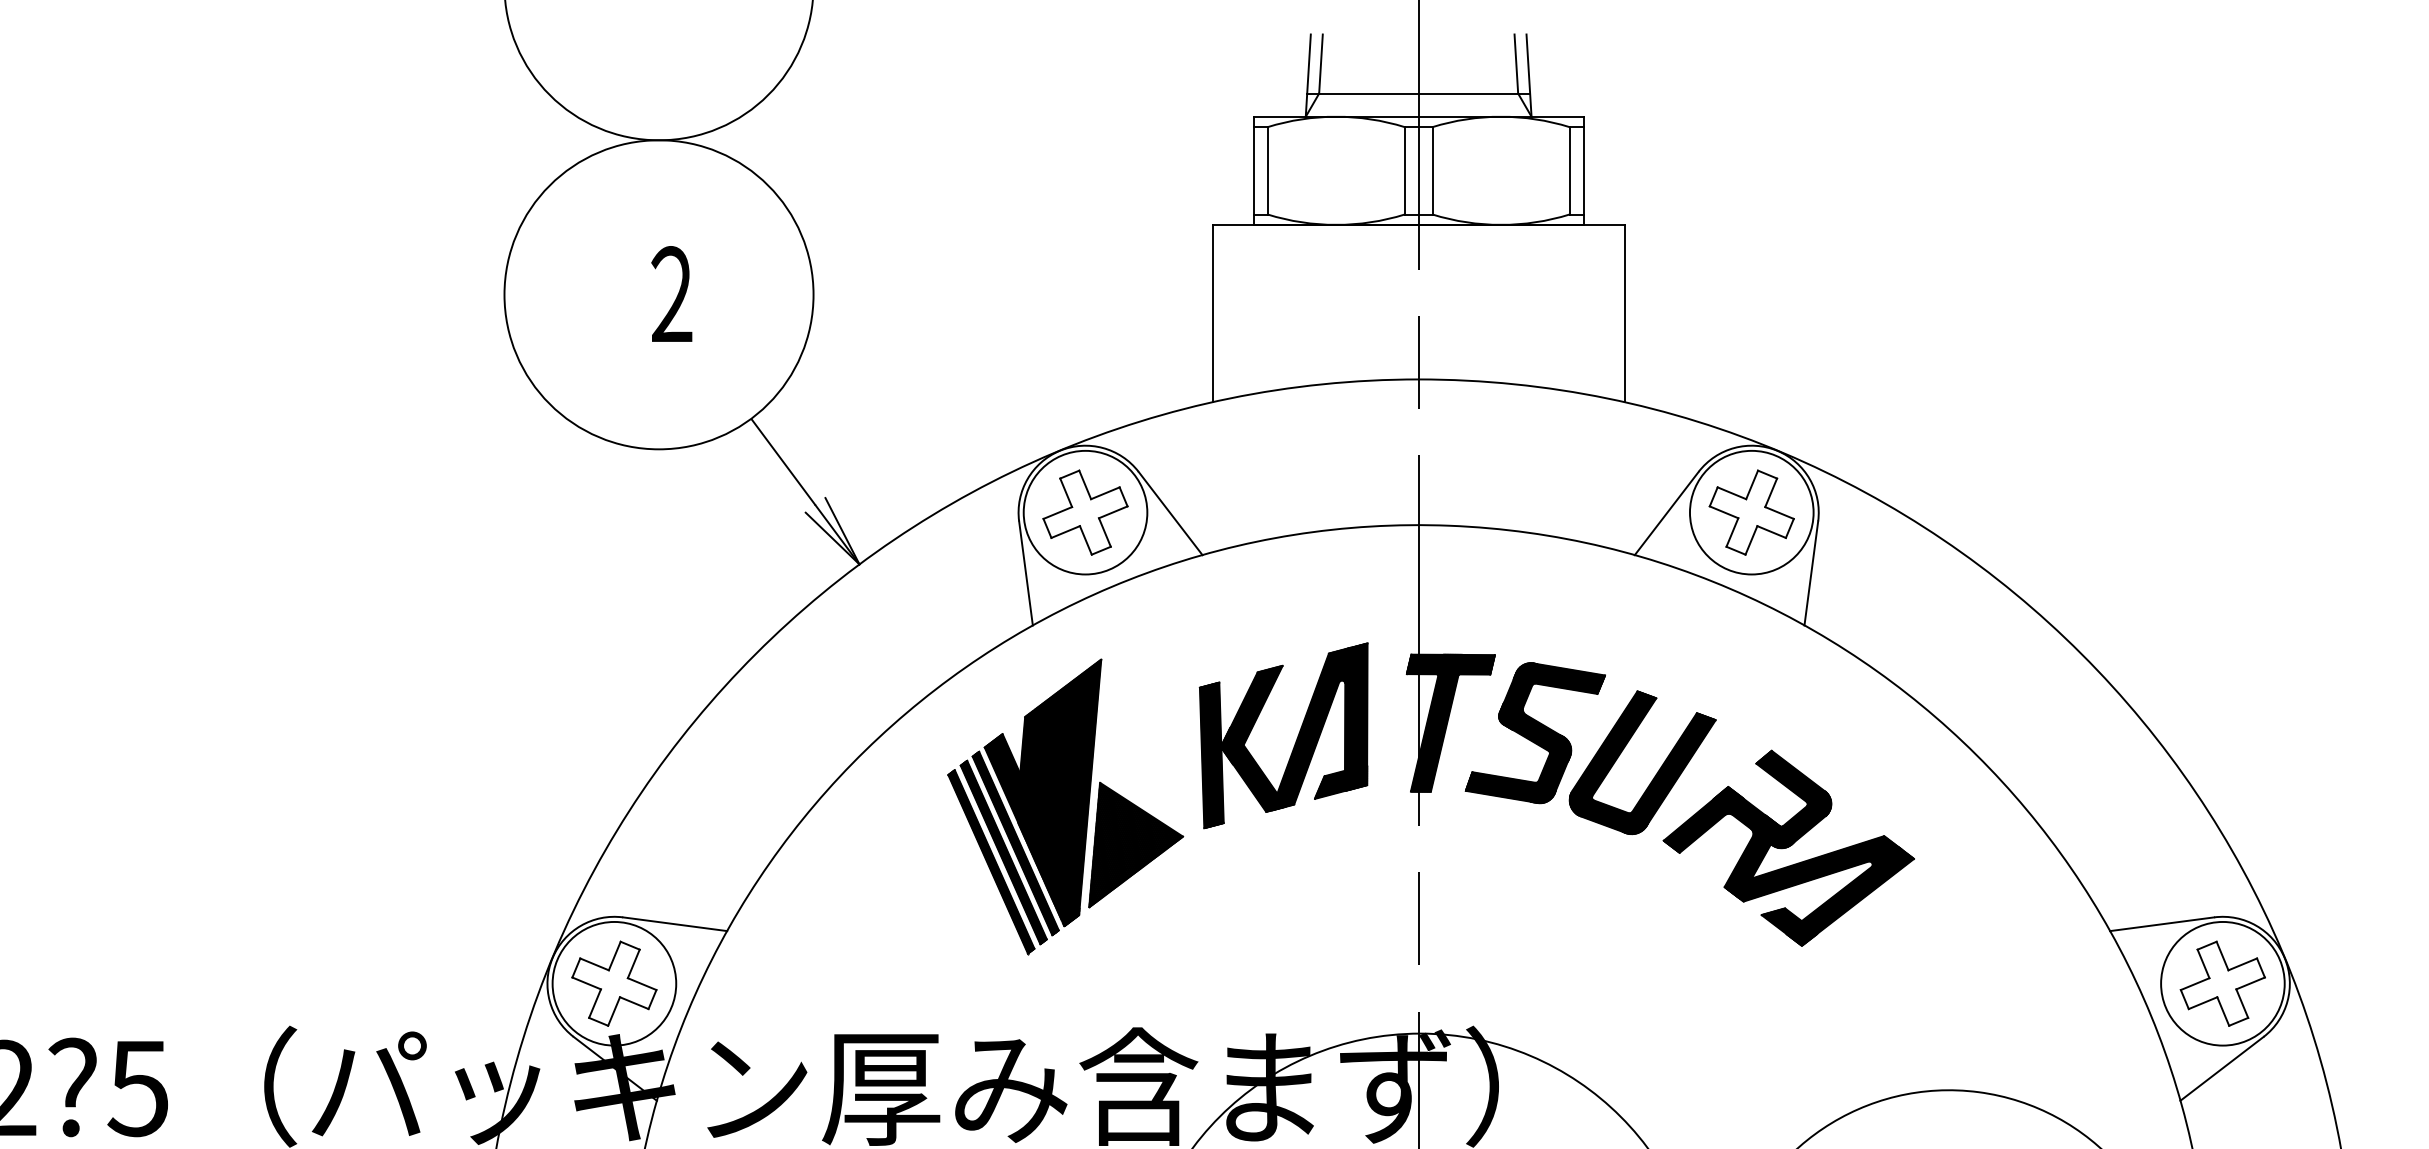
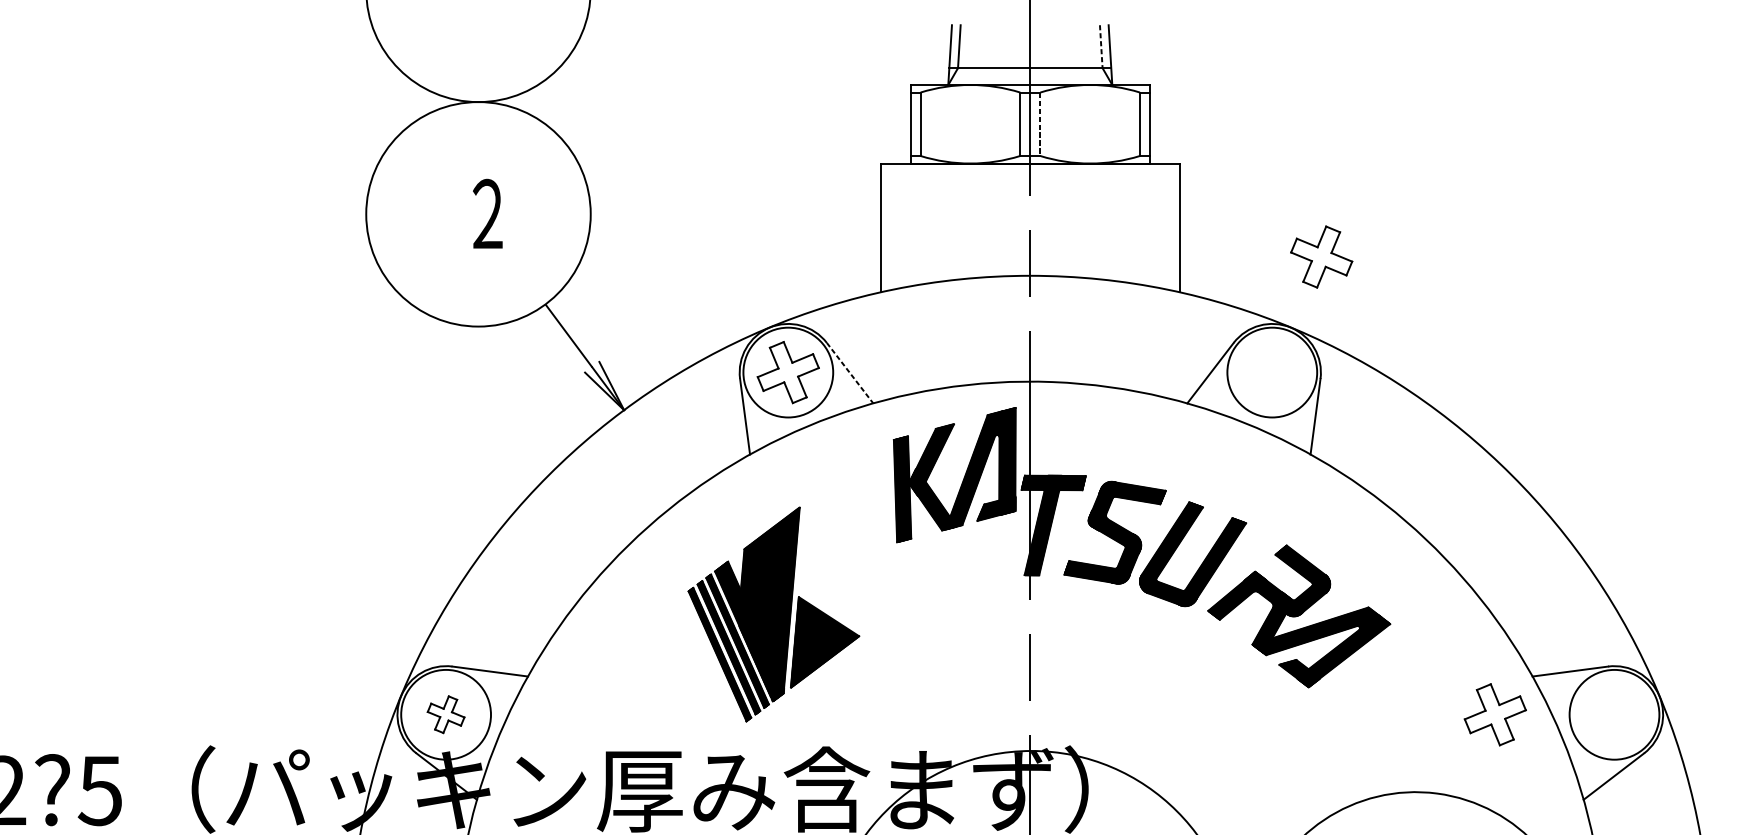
line: (1516, 64) -> (1101, 47), solid -> dashed
line: (1432, 170) -> (1040, 124), solid -> dashed
part: (1751, 512) -> (1321, 256), moved
line: (1170, 513) -> (850, 373), solid -> dashed
part: (1296, 738) -> (964, 477), moved
part: (1065, 806) -> (773, 614), moved
part: (614, 983) -> (446, 714), size x0.6
part: (2222, 983) -> (1495, 714), moved

